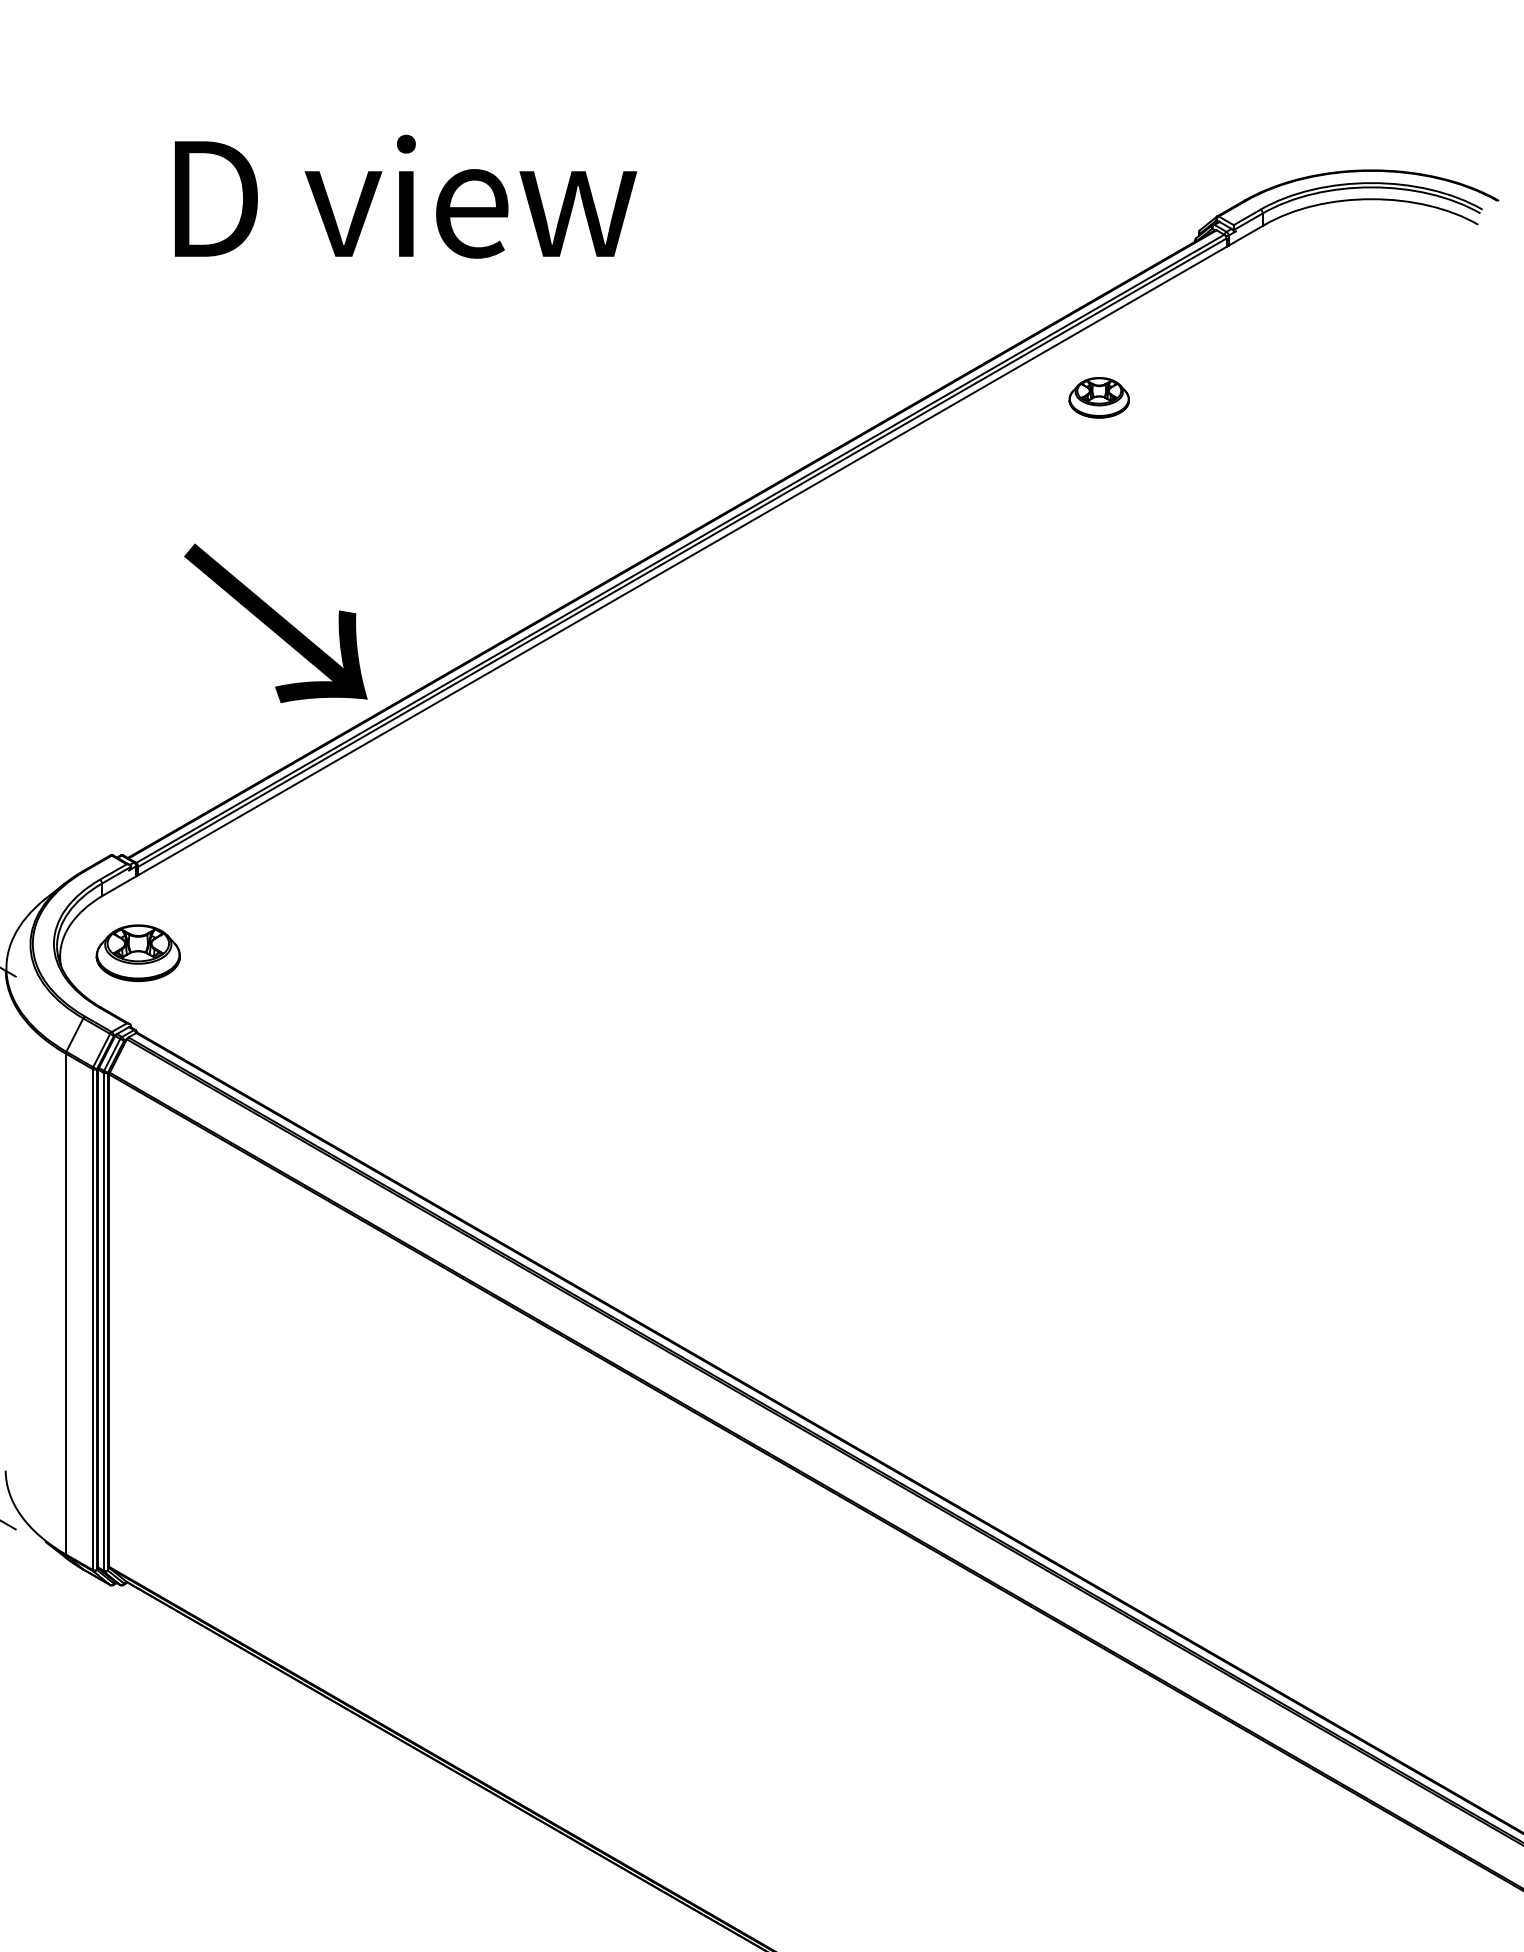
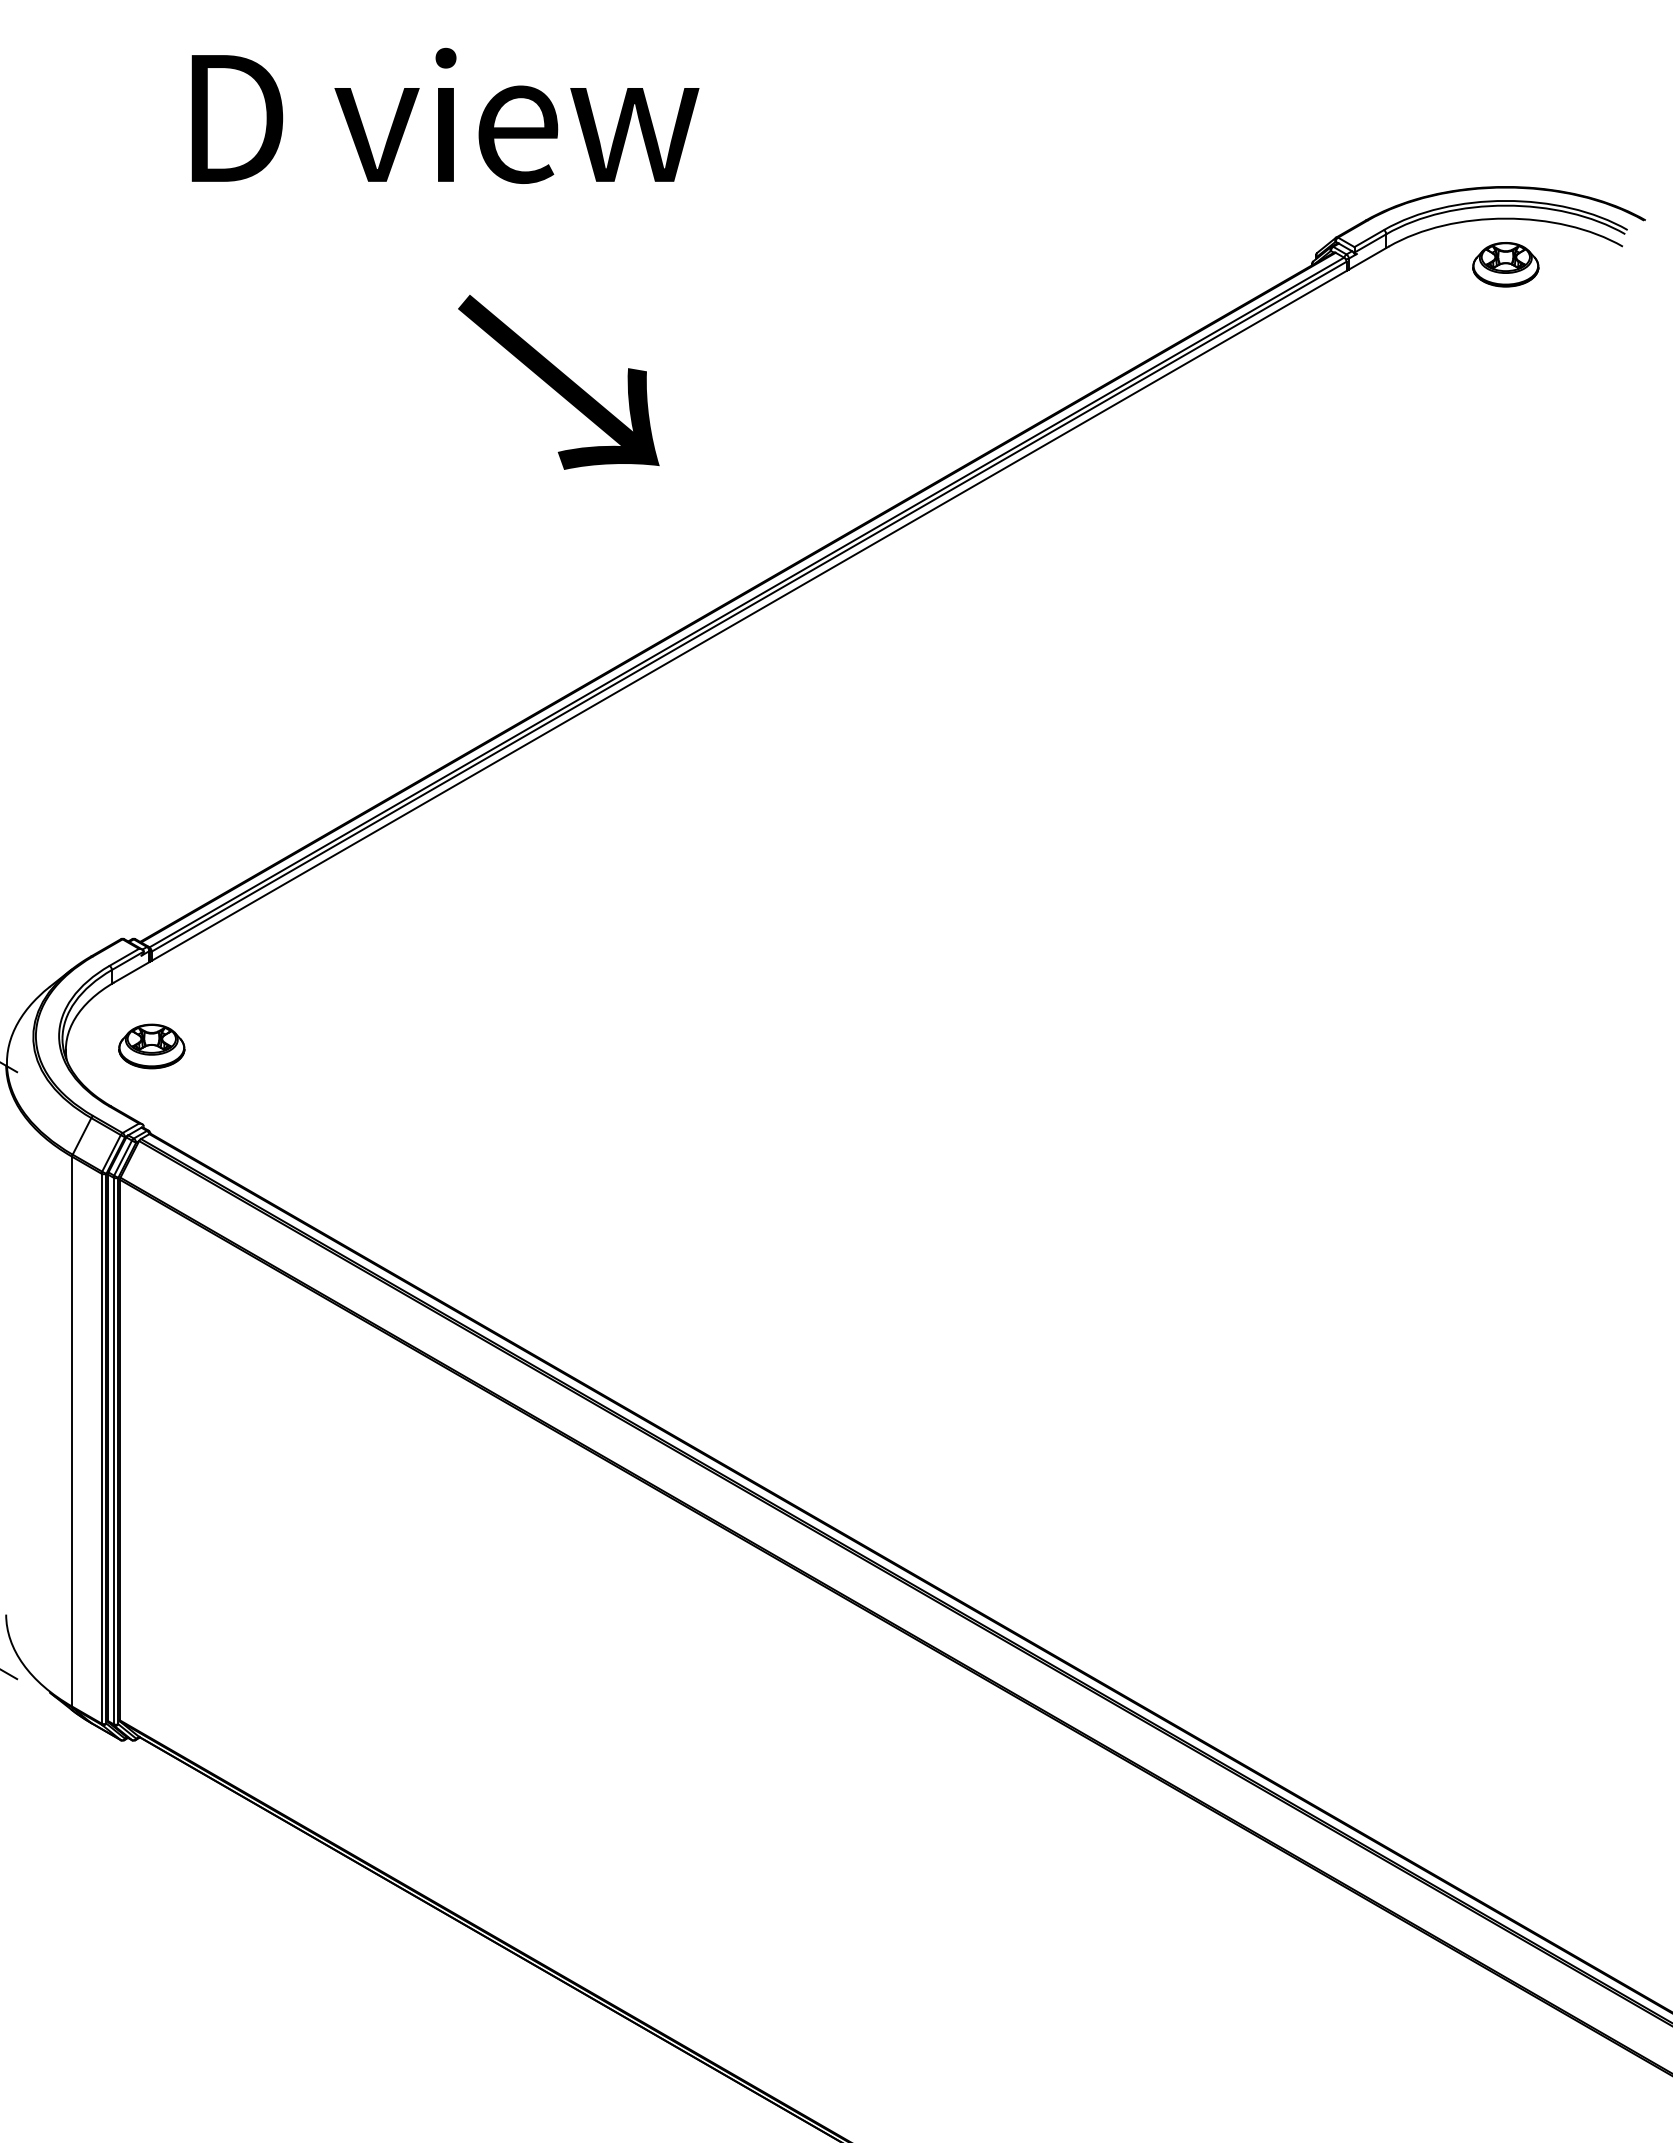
text: (405, 196) -> (445, 115), moved
part: (1098, 397) -> (1505, 264), moved
text: (275, 622) -> (558, 381), moved
part: (138, 953) -> (151, 1046), size x0.71

